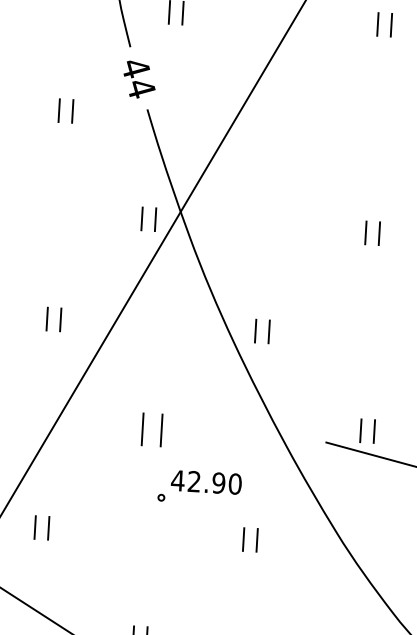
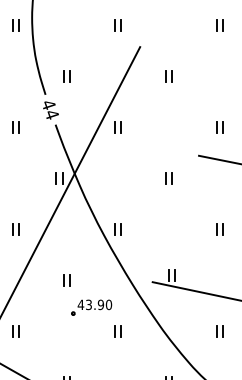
part: (273, 122) -> (117, 127), added
part: (151, 429) -> (66, 280), size x0.71
text: (193, 482) -> (88, 305), 42.90 -> 43.90

